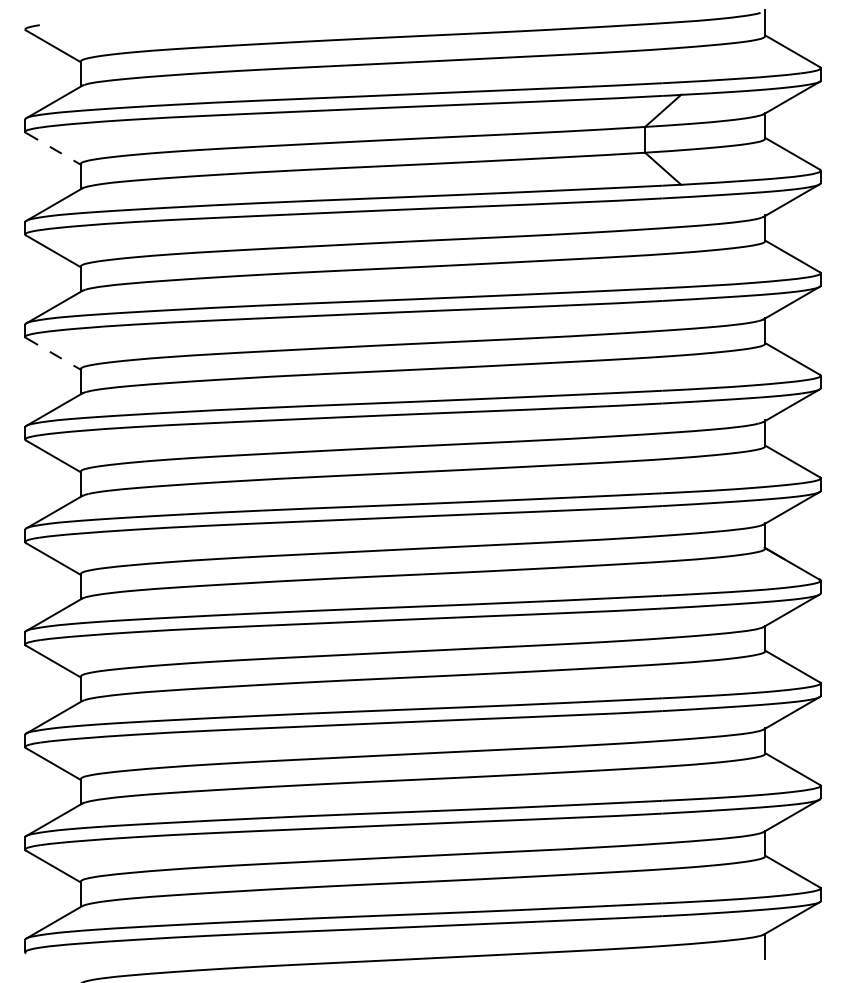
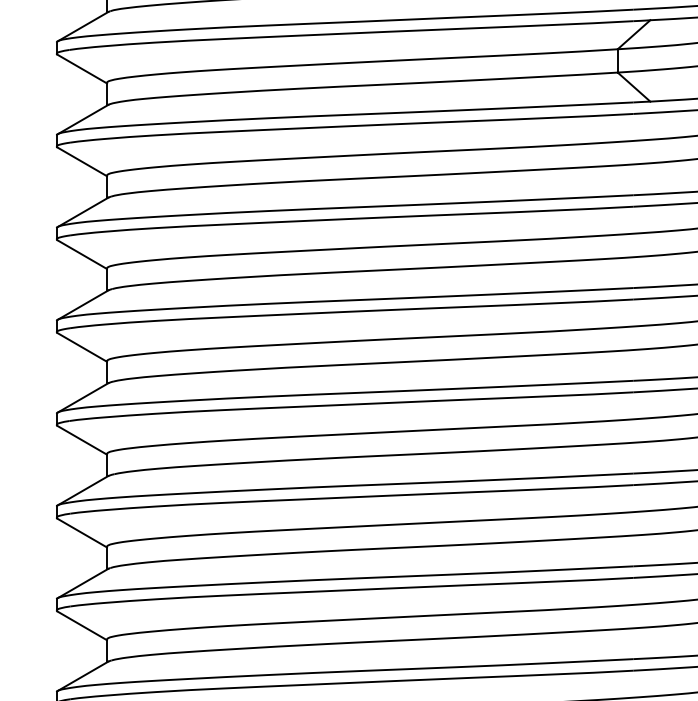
line: (53, 148) -> (82, 68), dashed -> solid
line: (53, 353) -> (82, 254), dashed -> solid

